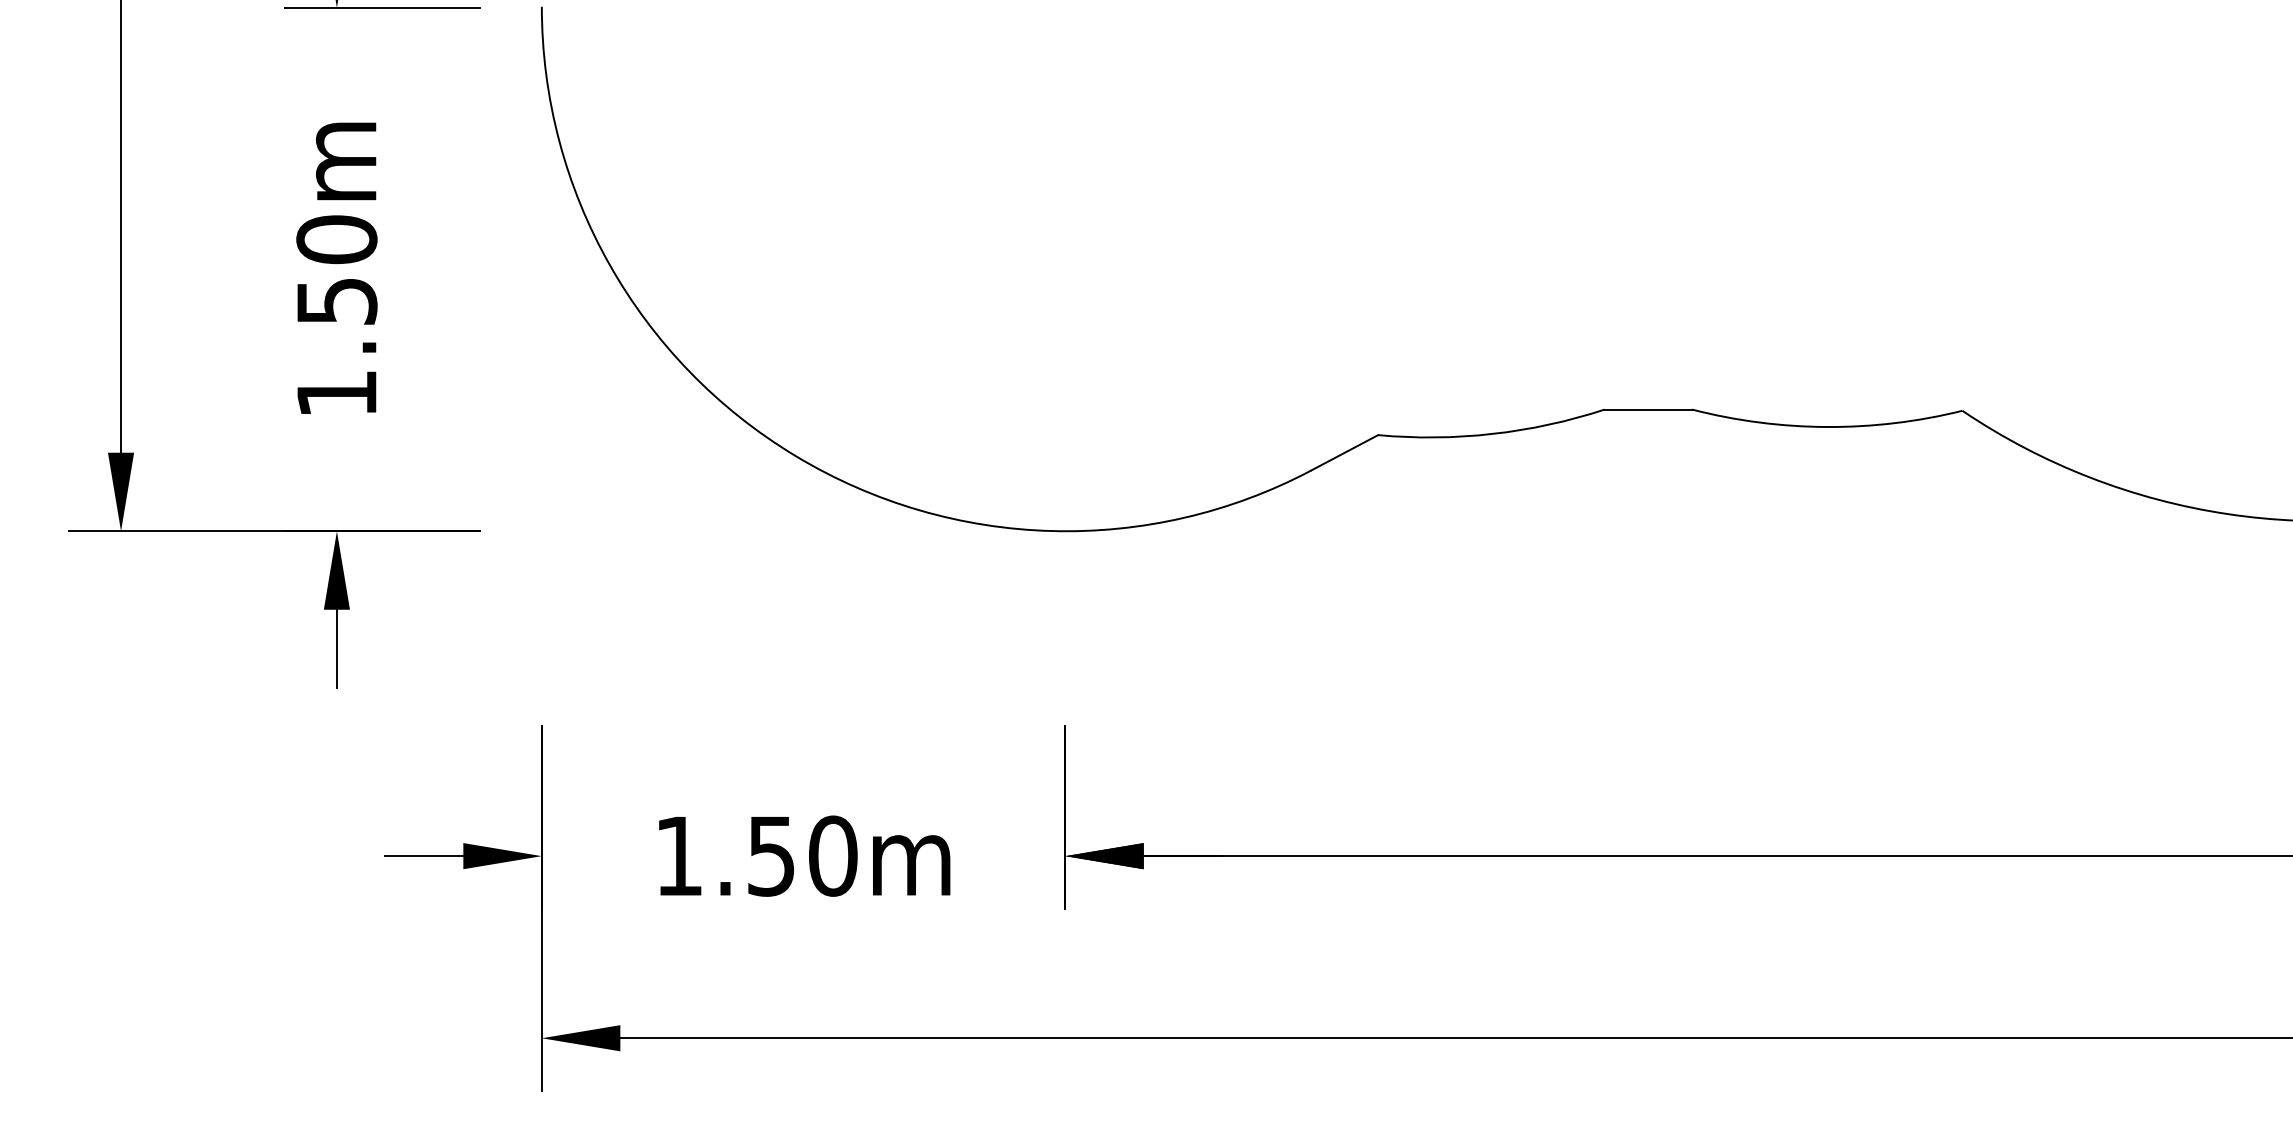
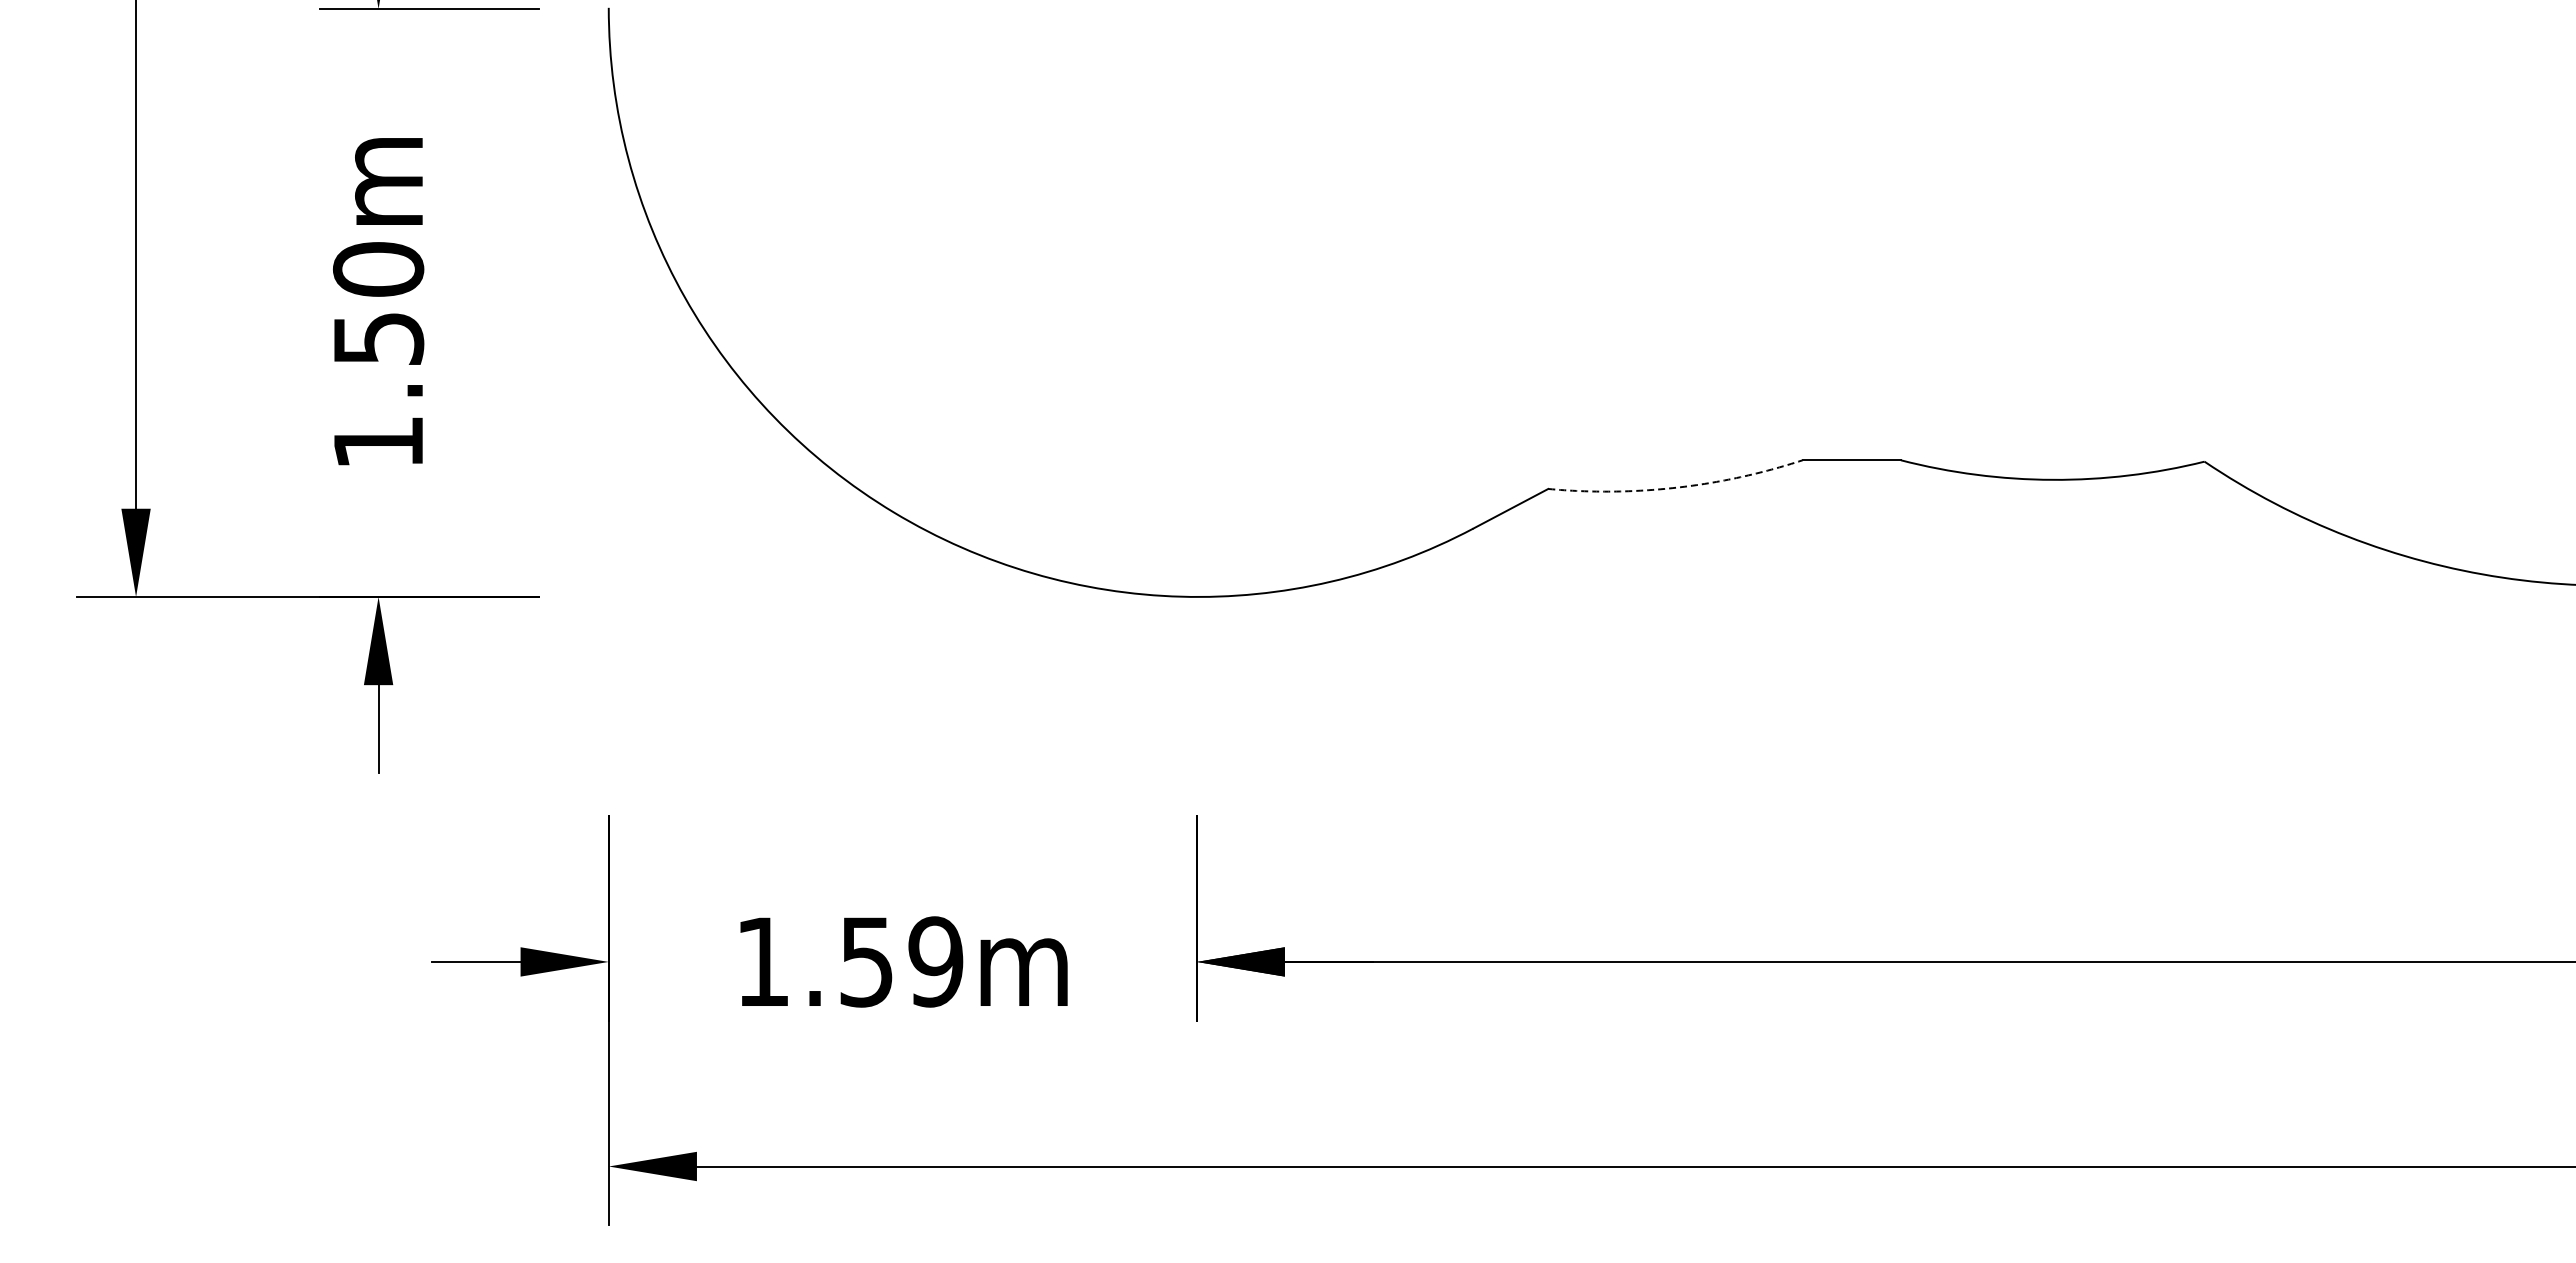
arc: (1492, 433) -> (1676, 487), solid -> dashed
text: (832, 855) -> (935, 961), 1.50m -> 1.59m

